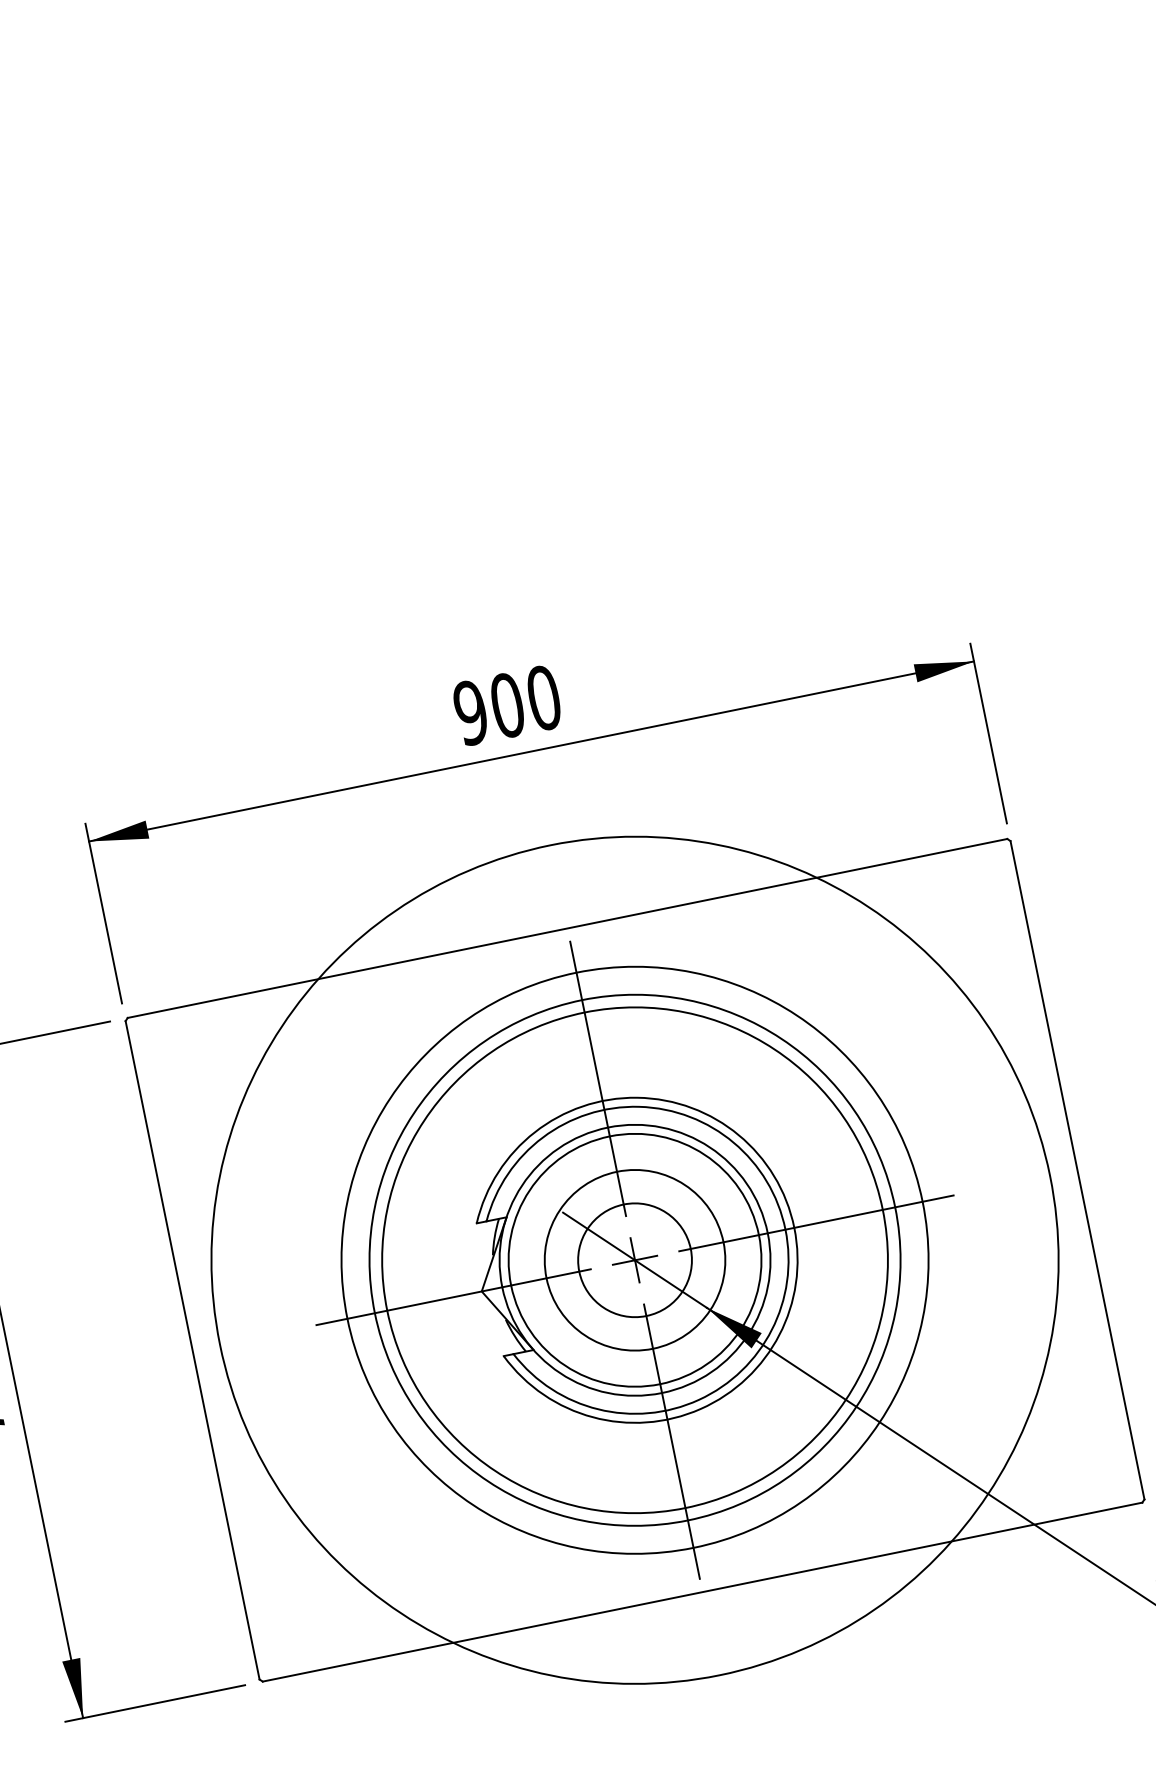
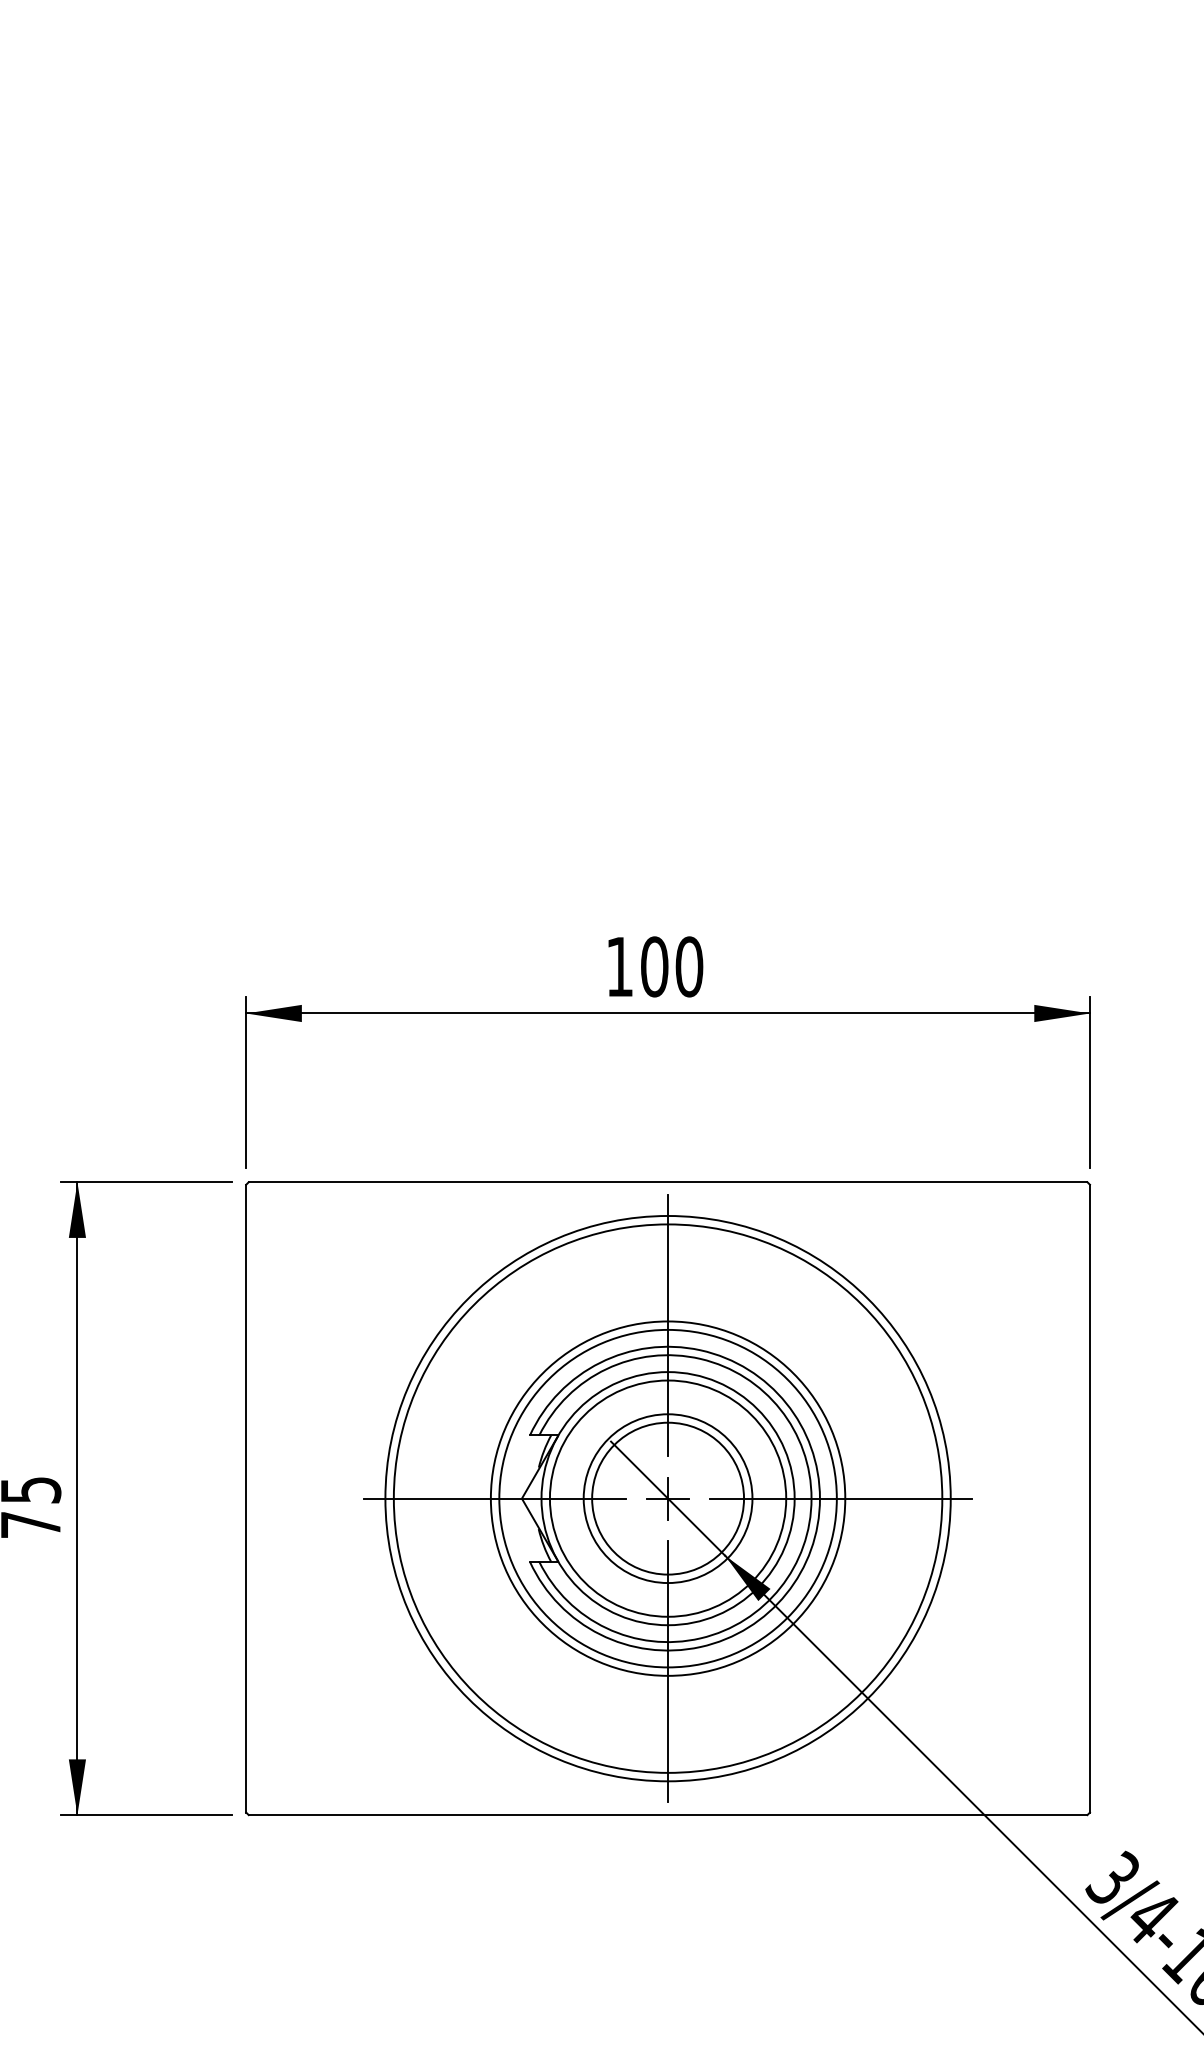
text: (470, 712) -> (619, 966), 900 -> 100
circle: (634, 1260) -> (667, 1498), size x0.71
circle: (634, 1260) -> (667, 1498), size x0.71
circle: (634, 1260) -> (667, 1498), size x0.71
circle: (635, 1260) -> (668, 1498), size x1.43

